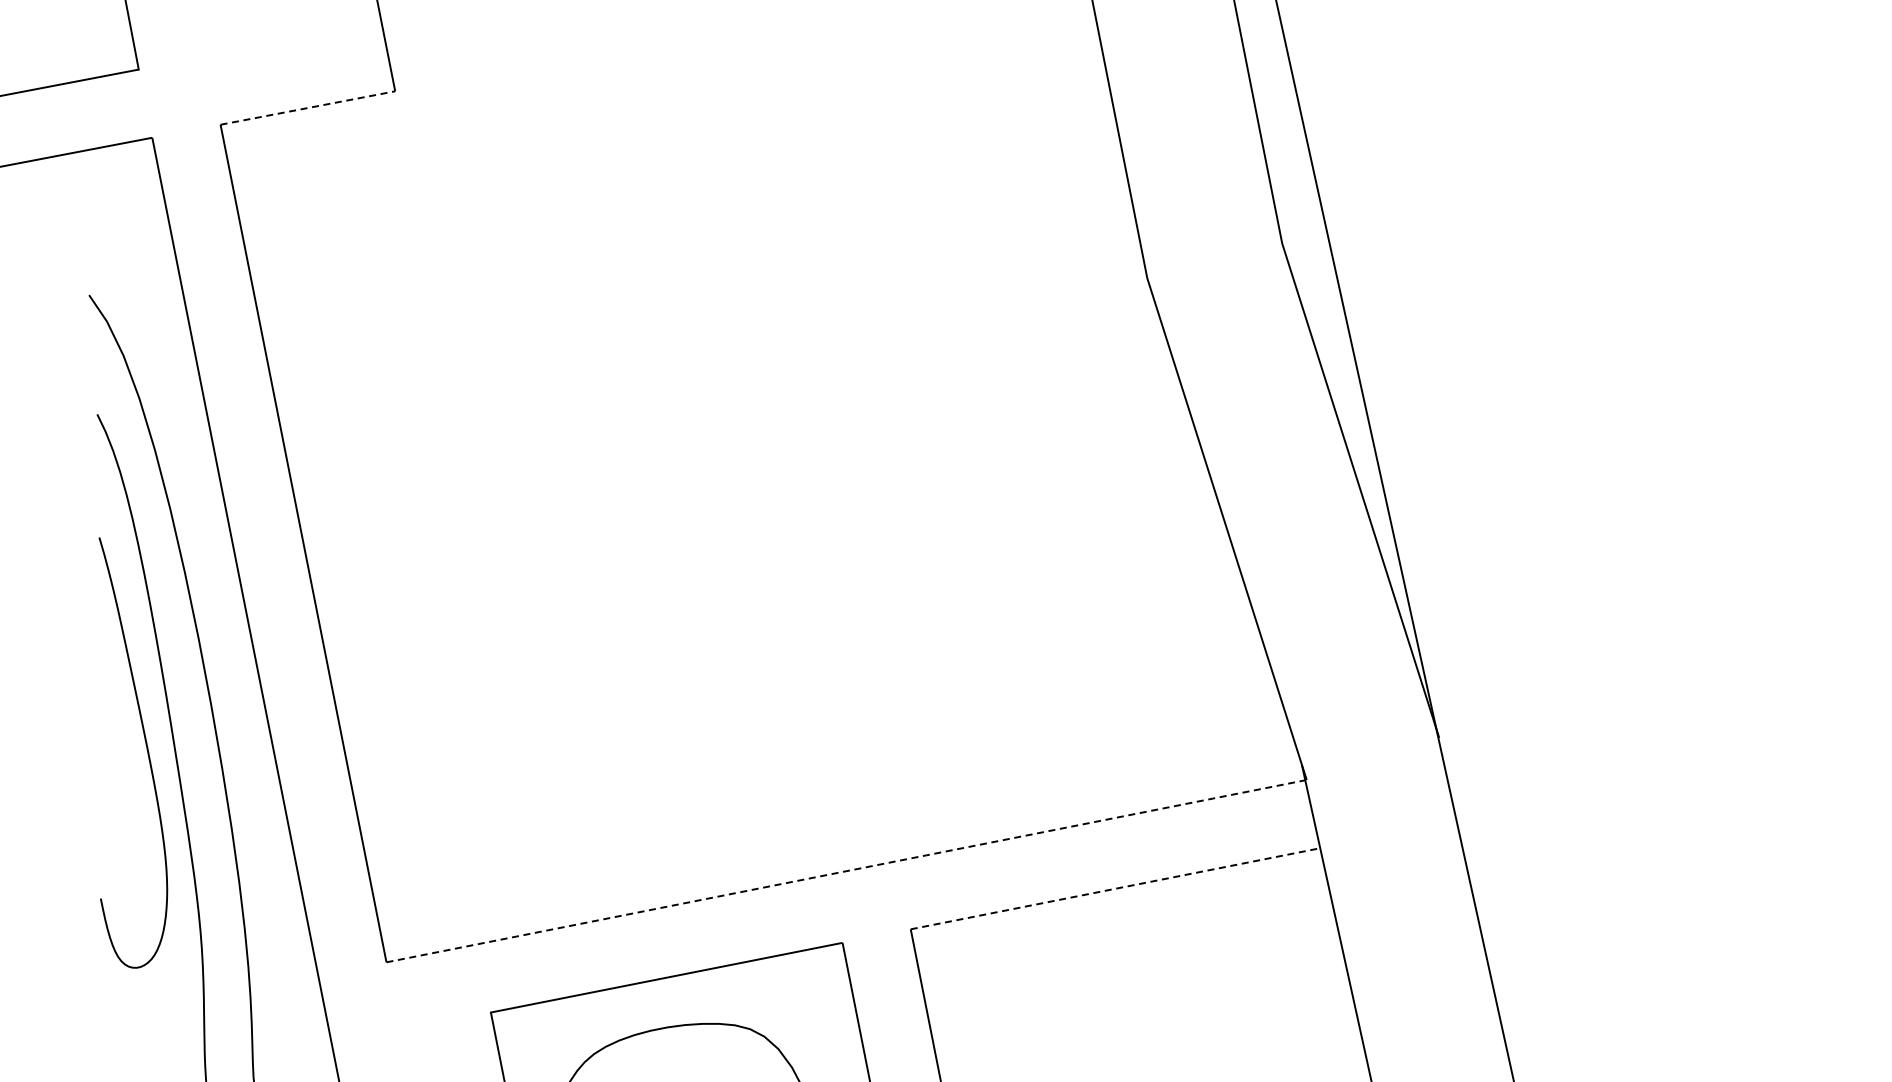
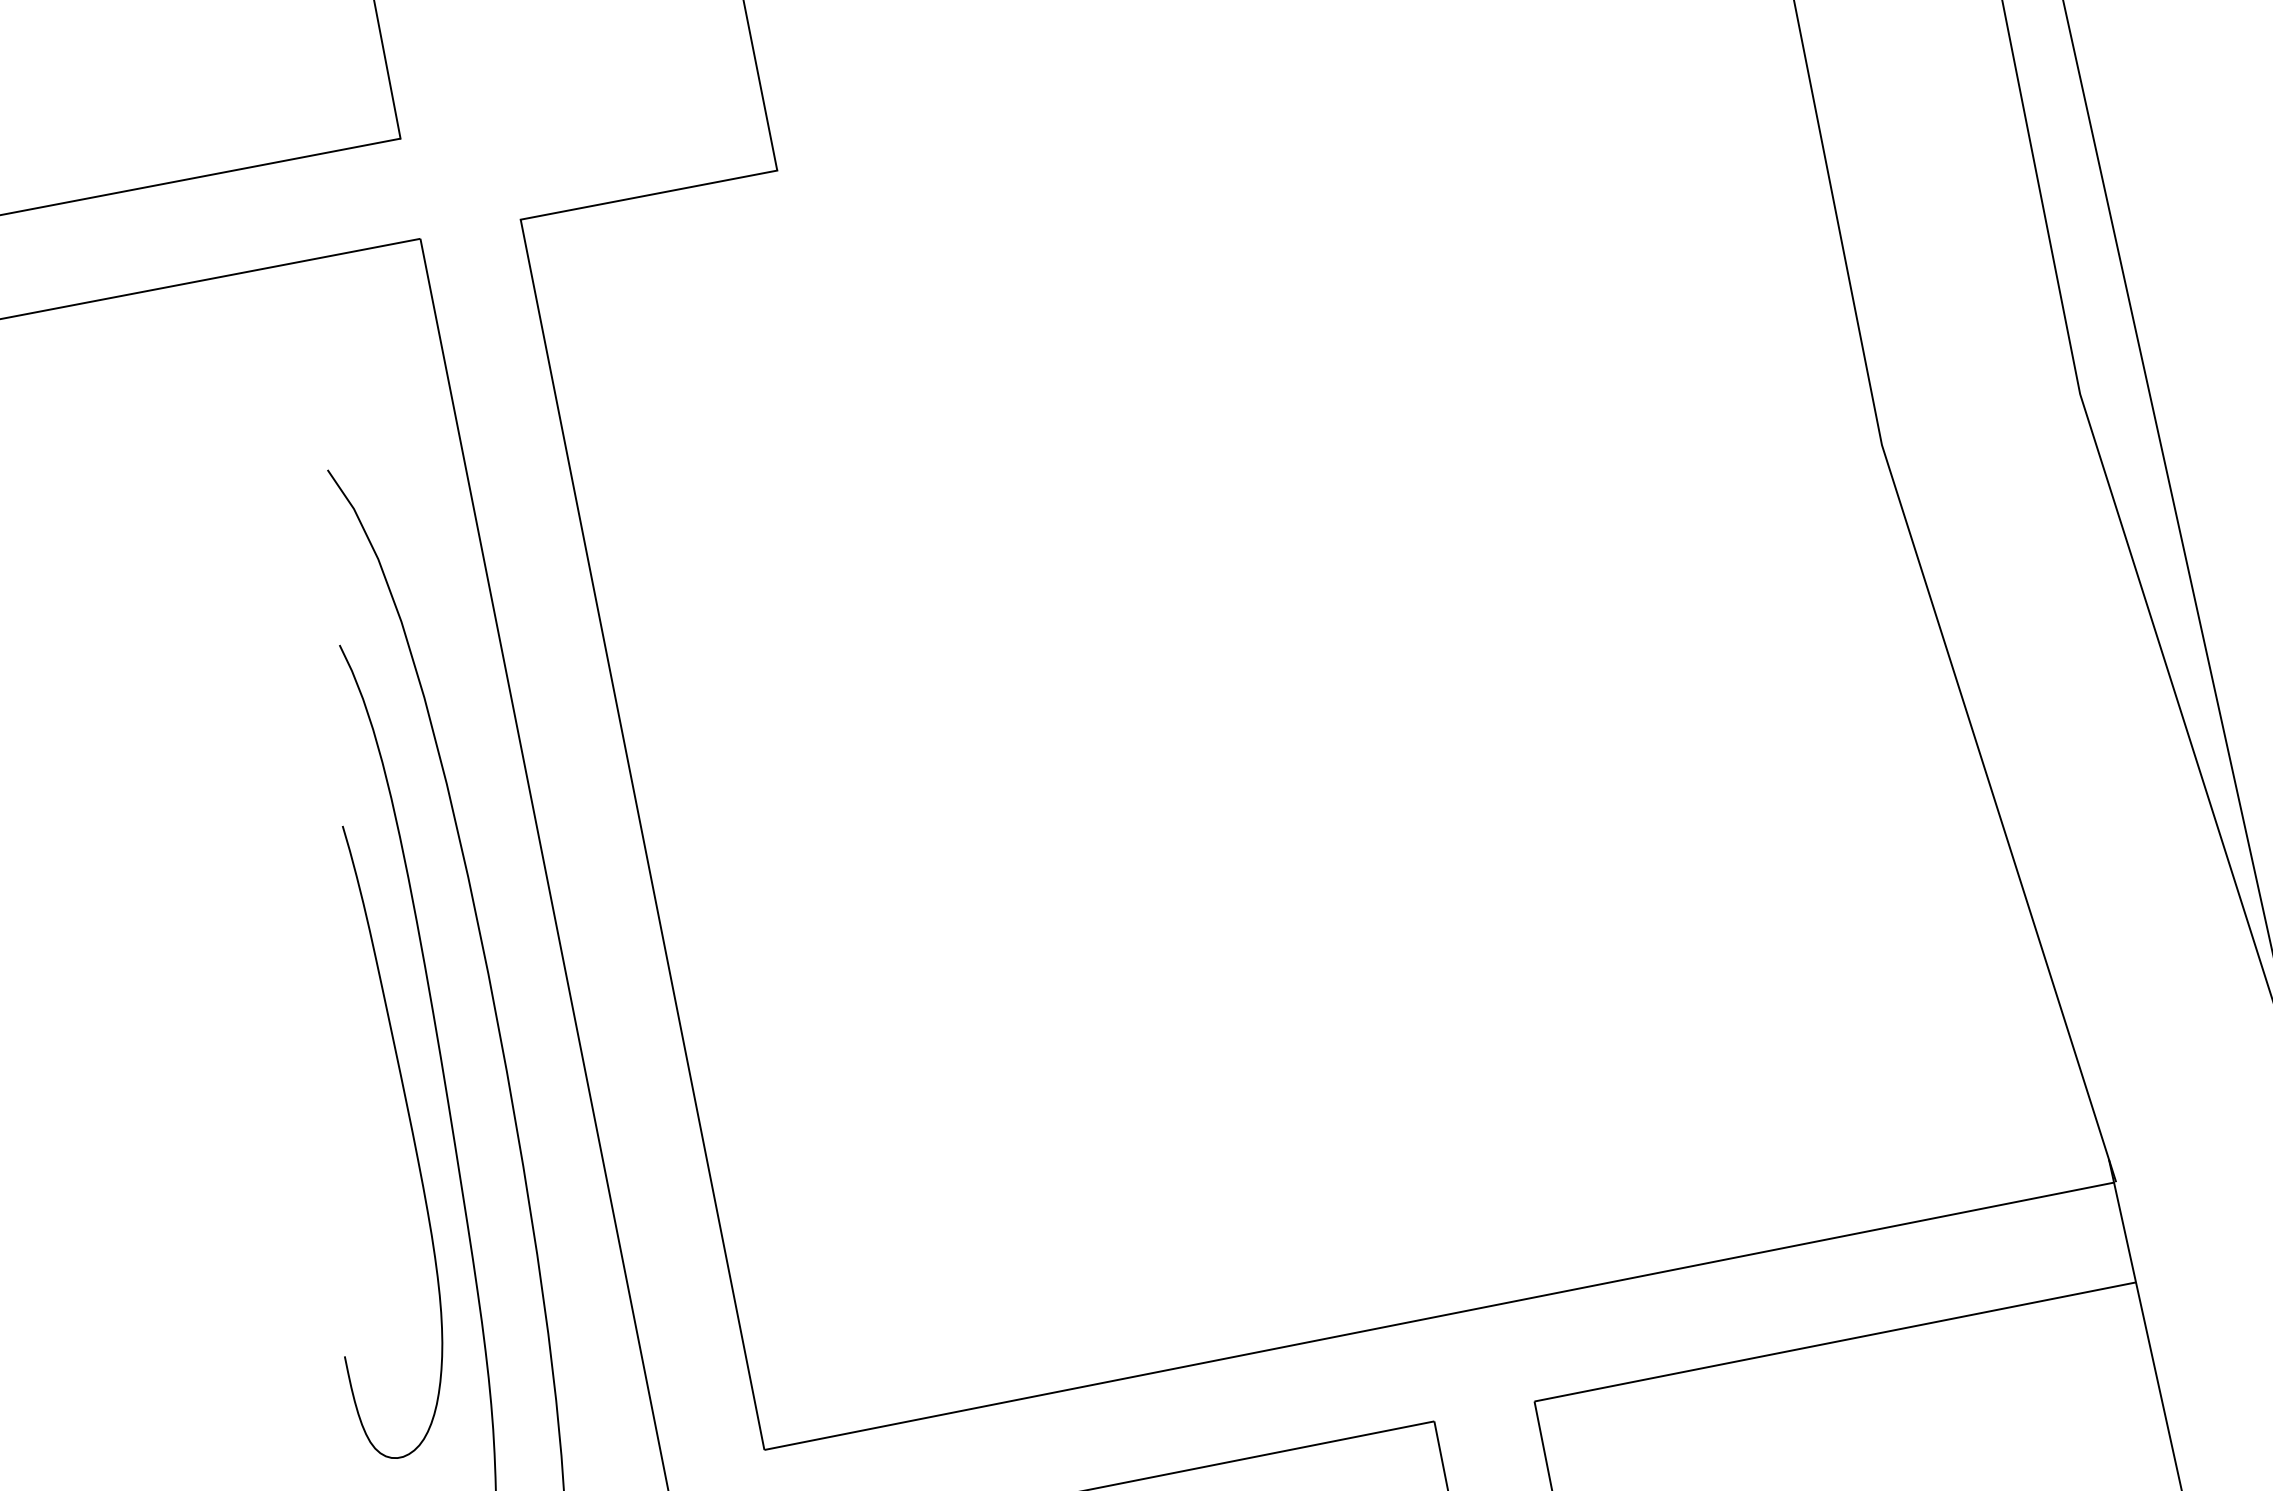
line: (307, 108) -> (648, 195), dashed -> solid
line: (846, 871) -> (1440, 1316), dashed -> solid
line: (1115, 888) -> (1835, 1341), dashed -> solid

